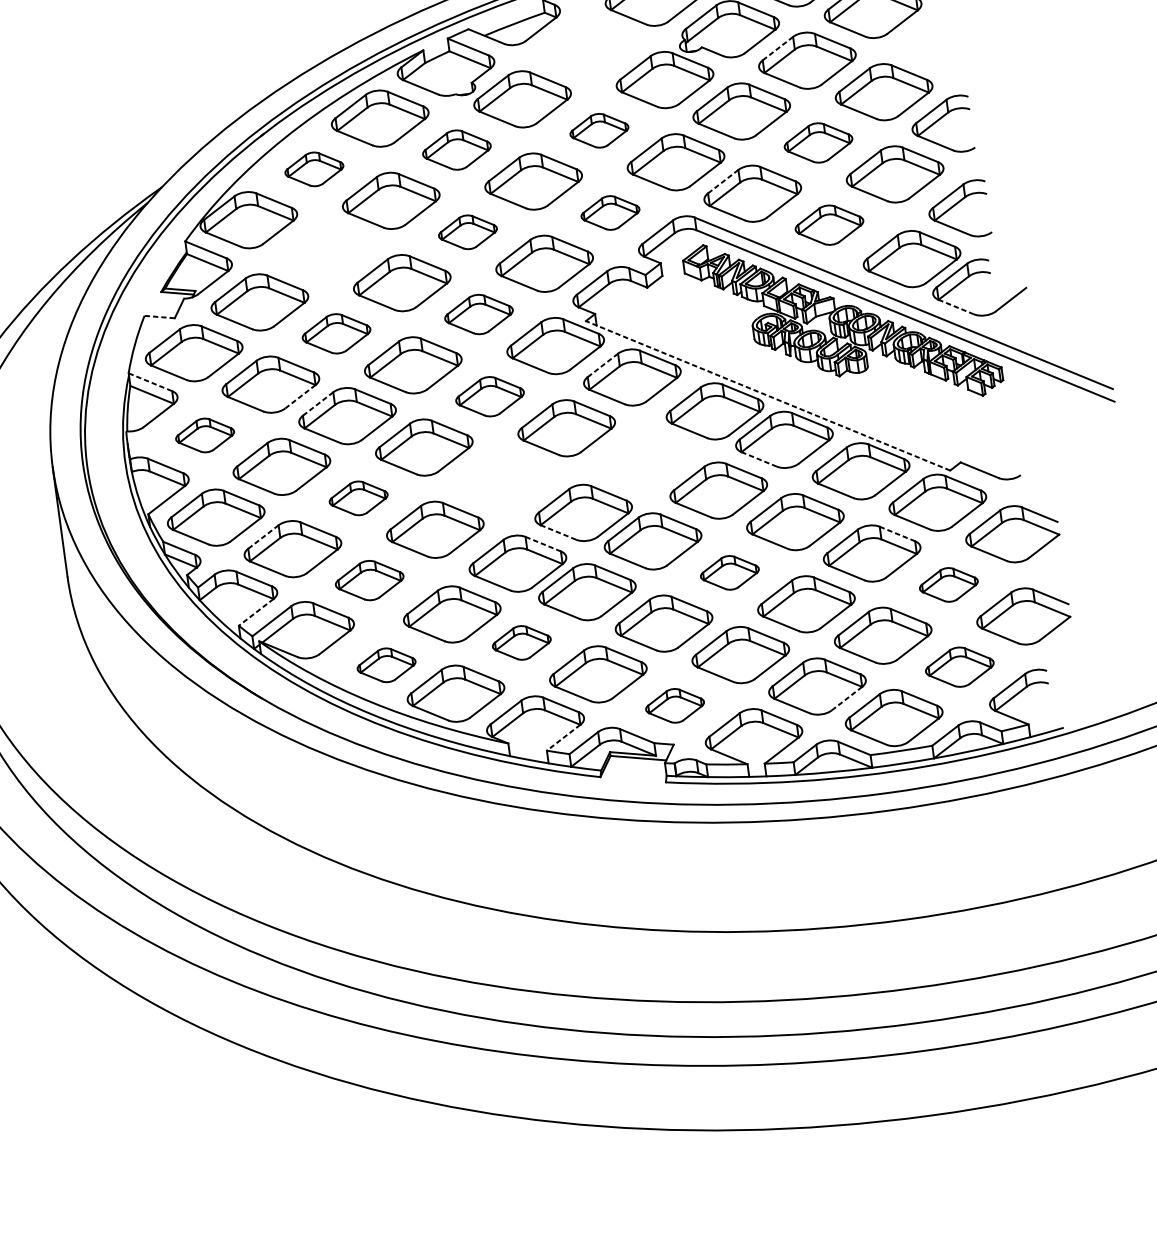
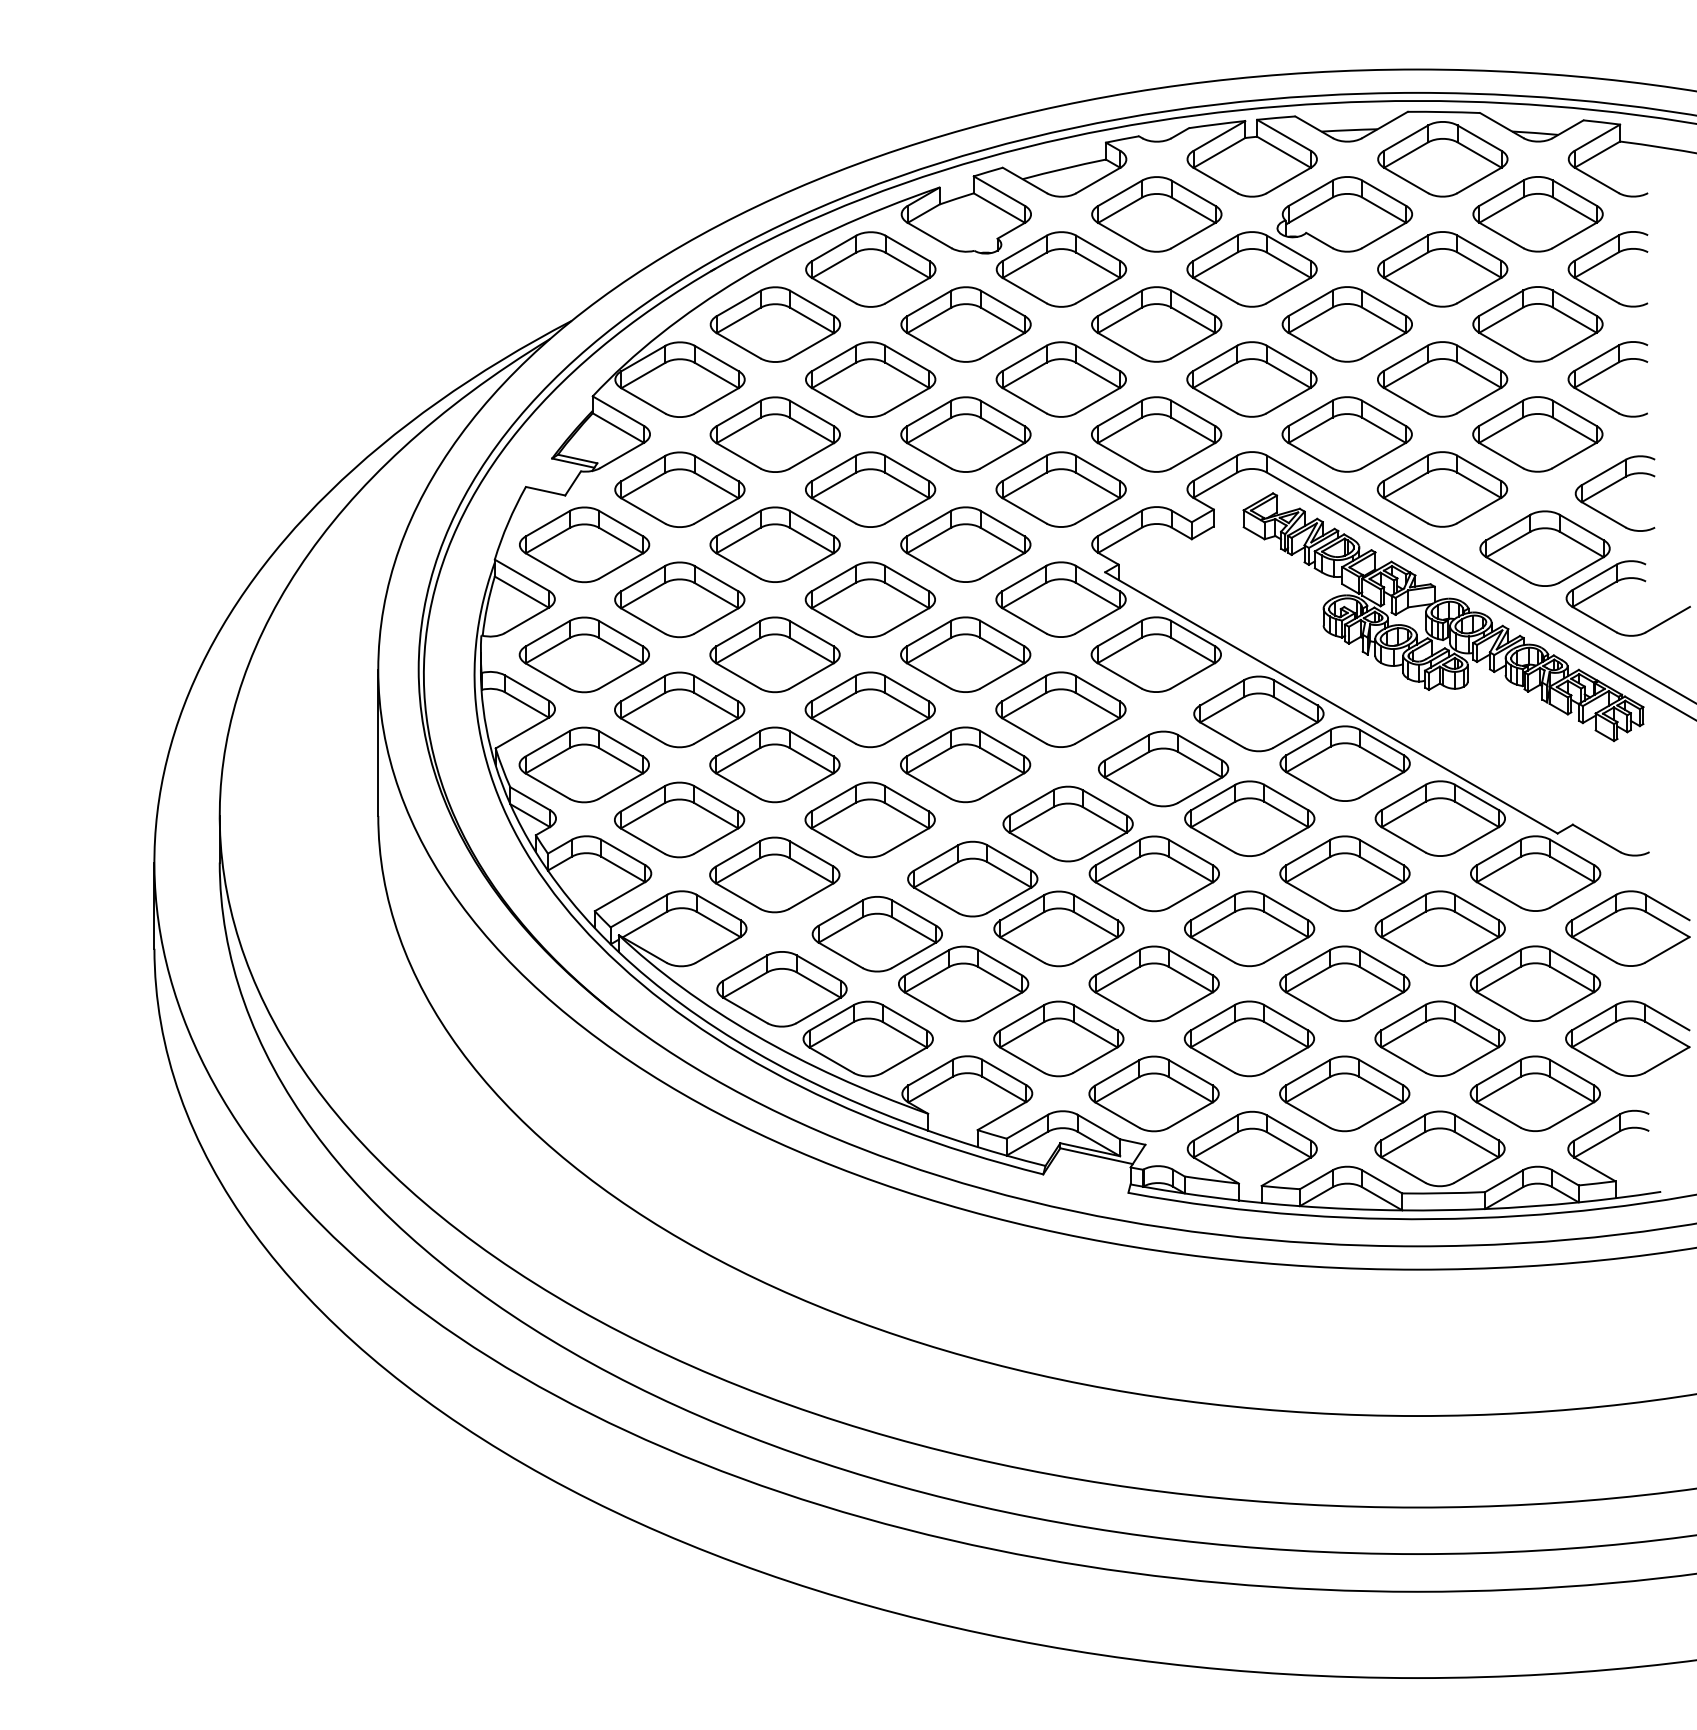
part: (926, 39) -> (1603, 262), added
part: (588, 48) -> (1156, 214), added
line: (778, 48) -> (1406, 247), dashed -> solid
part: (599, 130) -> (1156, 324), size x1.67
part: (818, 143) -> (1442, 379), size x1.43
part: (456, 150) -> (965, 324), size x1.43
part: (313, 169) -> (774, 324), size x1.67
line: (723, 181) -> (1311, 413), dashed -> solid
part: (610, 213) -> (1156, 434), size x1.67
part: (829, 225) -> (1442, 489), size x1.43
part: (467, 232) -> (965, 434), size x1.67
part: (324, 251) -> (774, 434), added
line: (956, 306) -> (1594, 619), dashed -> solid
part: (478, 314) -> (965, 544), size x1.43
line: (159, 317) -> (545, 491), dashed -> solid
part: (336, 333) -> (774, 544), size x1.43
line: (603, 365) -> (1120, 633), dashed -> solid
line: (150, 382) -> (522, 575), dashed -> solid
line: (767, 395) -> (1330, 702), dashed -> solid
part: (489, 396) -> (965, 654), size x1.43
line: (300, 397) -> (716, 621), dashed -> solid
line: (318, 403) -> (738, 633), dashed -> solid
part: (204, 435) -> (583, 654), size x1.67
line: (759, 459) -> (1308, 784), dashed -> solid
part: (649, 461) -> (1163, 768), added
part: (500, 478) -> (965, 764), added
part: (358, 498) -> (774, 764), size x1.67
line: (558, 531) -> (1031, 844), dashed -> solid
line: (897, 533) -> (1477, 907), dashed -> solid
line: (263, 536) -> (643, 798), dashed -> solid
line: (543, 544) -> (1009, 858), dashed -> solid
part: (729, 572) -> (1249, 928), size x1.67
part: (369, 580) -> (774, 874), size x1.43
part: (948, 584) -> (1535, 983), size x1.67
line: (255, 612) -> (619, 896), dashed -> solid
part: (521, 642) -> (963, 983), size x1.67
part: (386, 665) -> (781, 989), size x1.67
part: (959, 667) -> (1534, 1093), size x1.43
line: (846, 699) -> (1380, 1115), dashed -> solid
part: (674, 705) -> (1153, 1093), size x1.67
line: (563, 738) -> (1001, 1116), dashed -> solid

